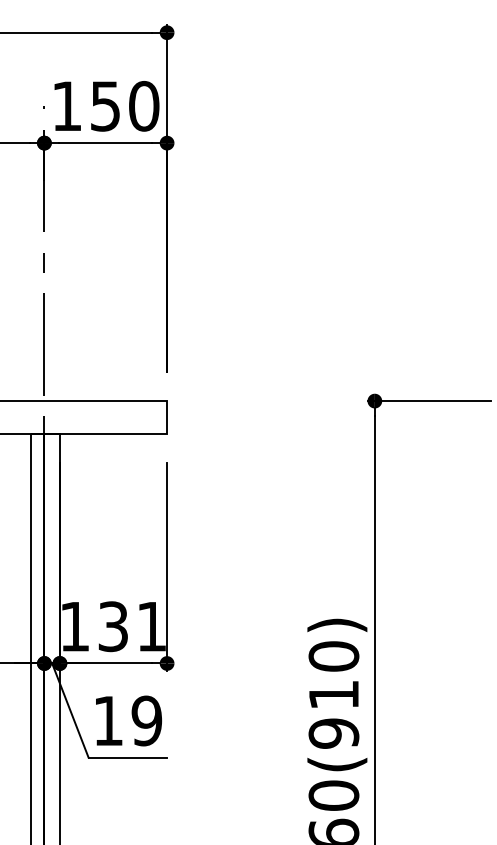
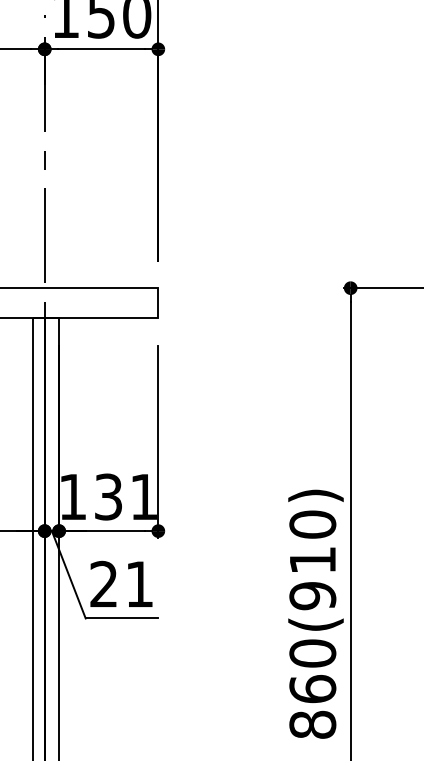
text: (127, 720) -> (121, 583), 19 -> 21

